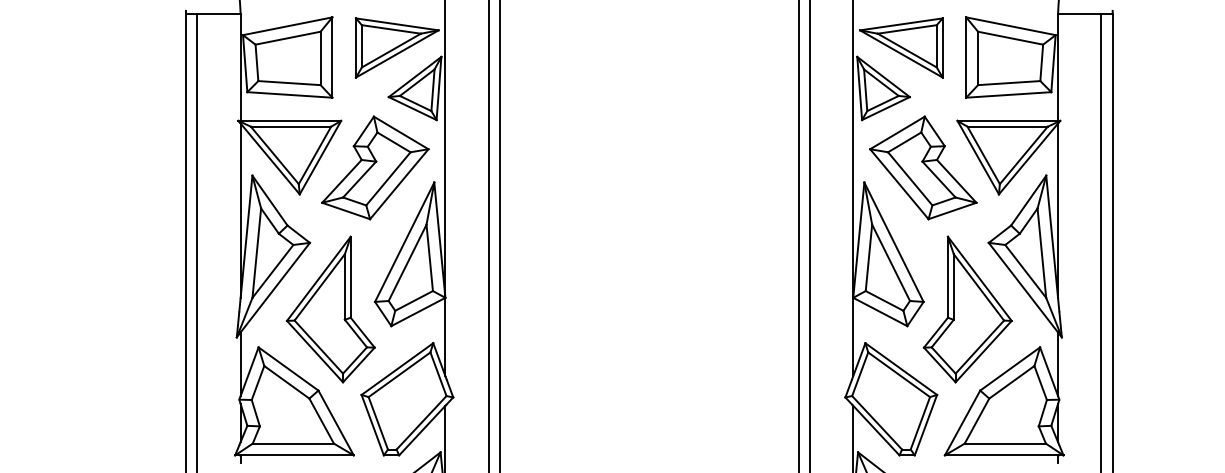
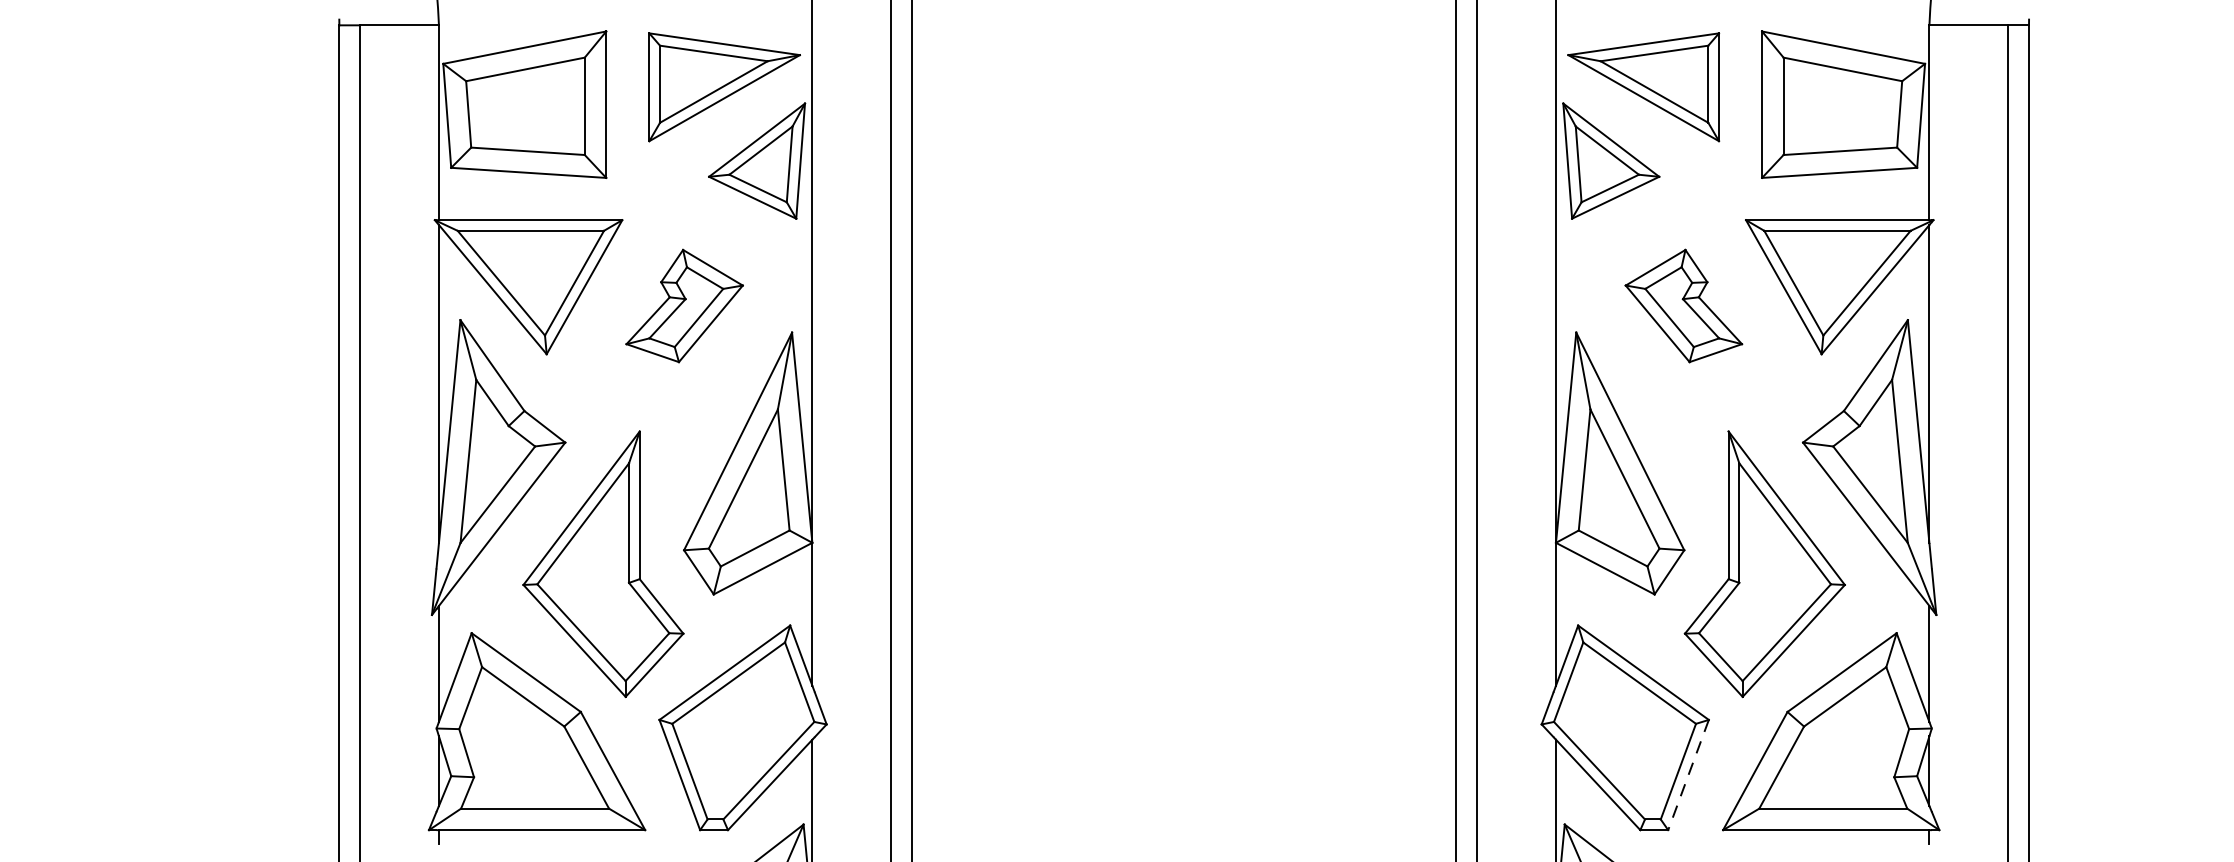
part: (375, 167) -> (684, 305), size x0.6
part: (923, 167) -> (1684, 305), size x0.6
line: (925, 425) -> (1687, 775), solid -> dashed

